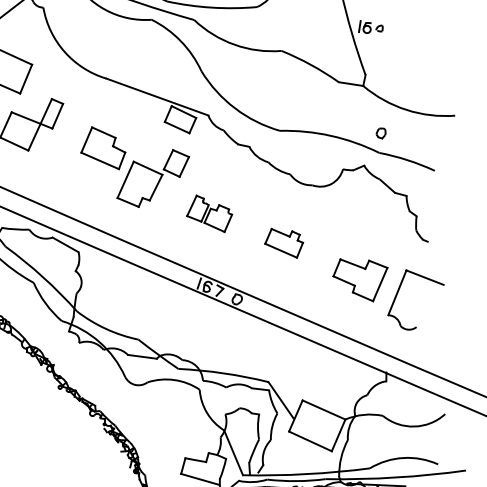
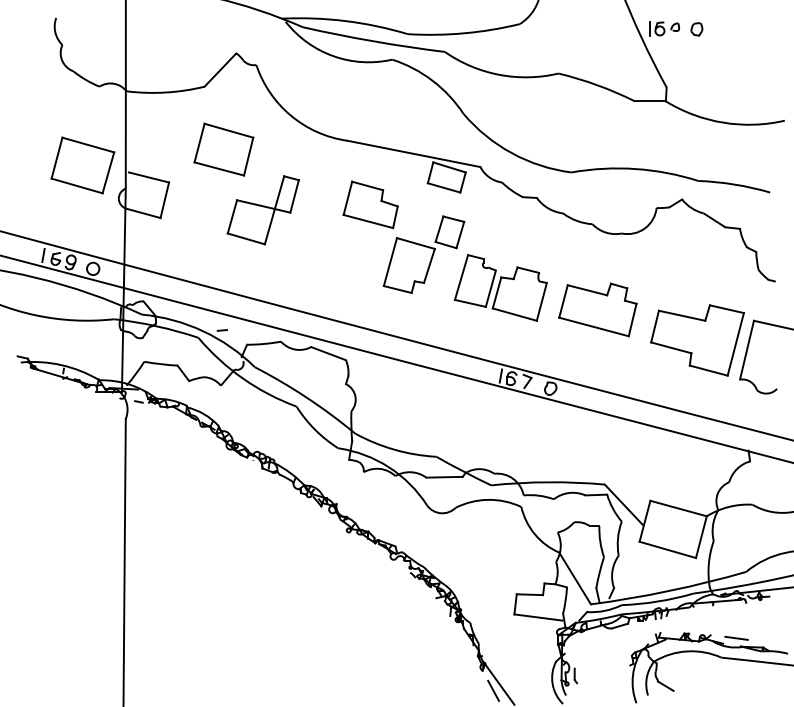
part: (380, 133) -> (696, 29), moved
part: (103, 147) -> (370, 204), moved
part: (209, 213) -> (500, 287), size x1.67
part: (283, 242) -> (597, 309), size x1.67
part: (359, 279) -> (697, 340), size x1.43

